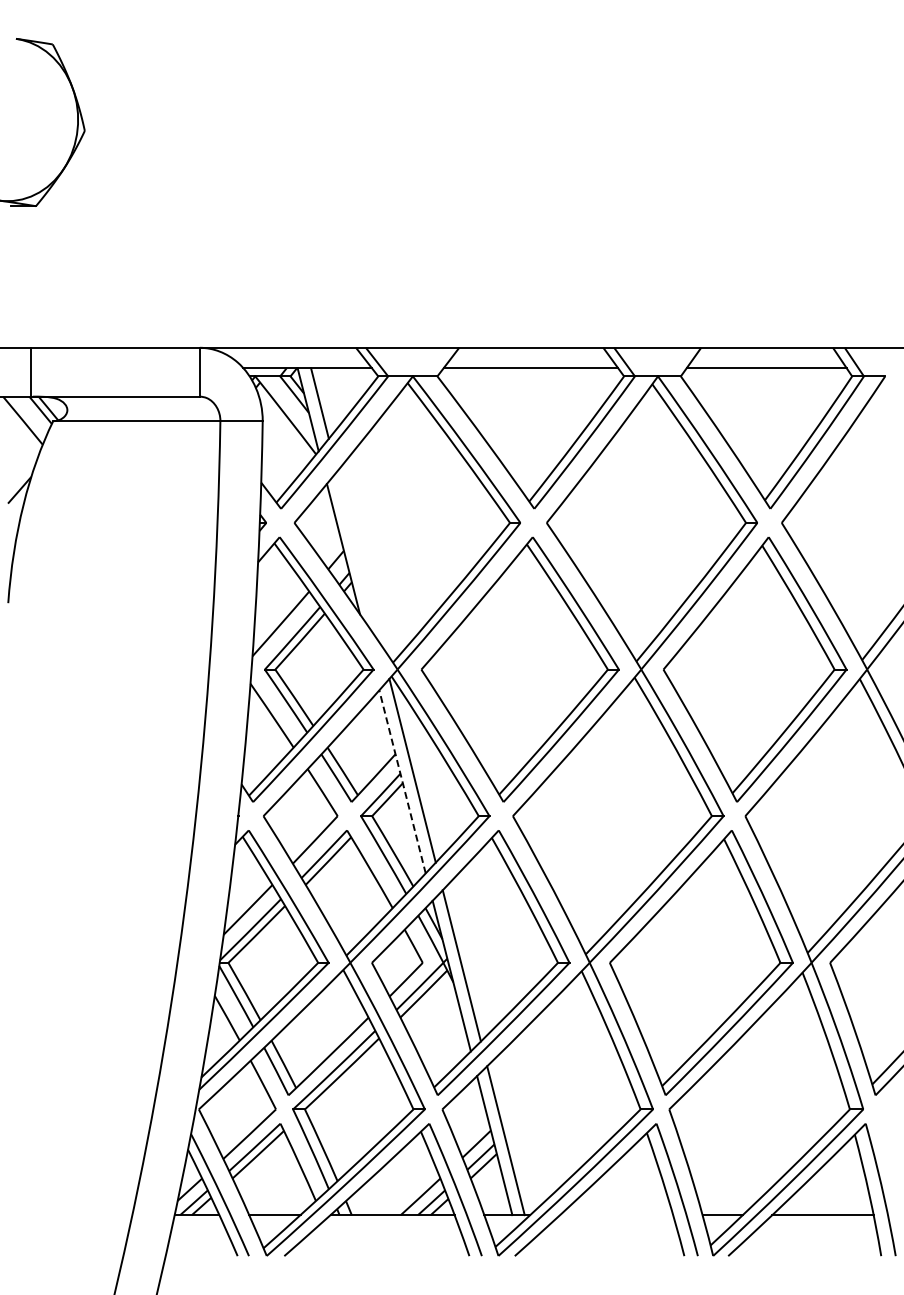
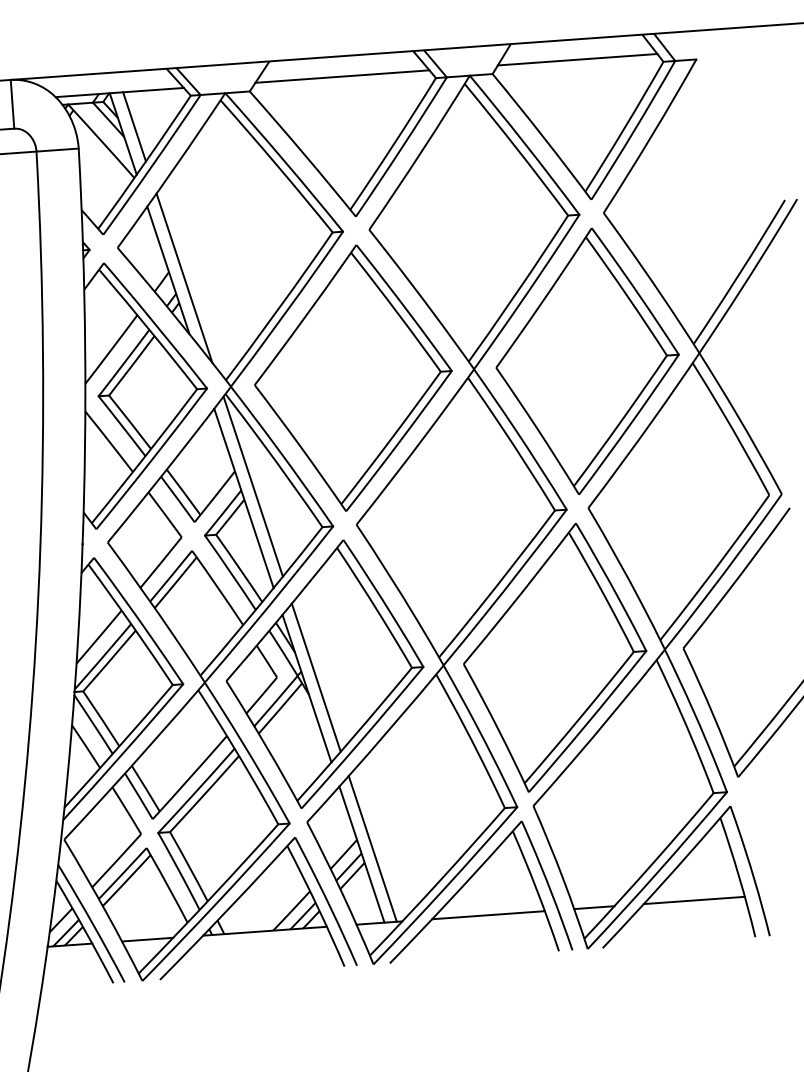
line: (358, 557) -> (184, 277), added
line: (402, 781) -> (243, 498), dashed -> solid
line: (616, 1215) -> (488, 915), added

